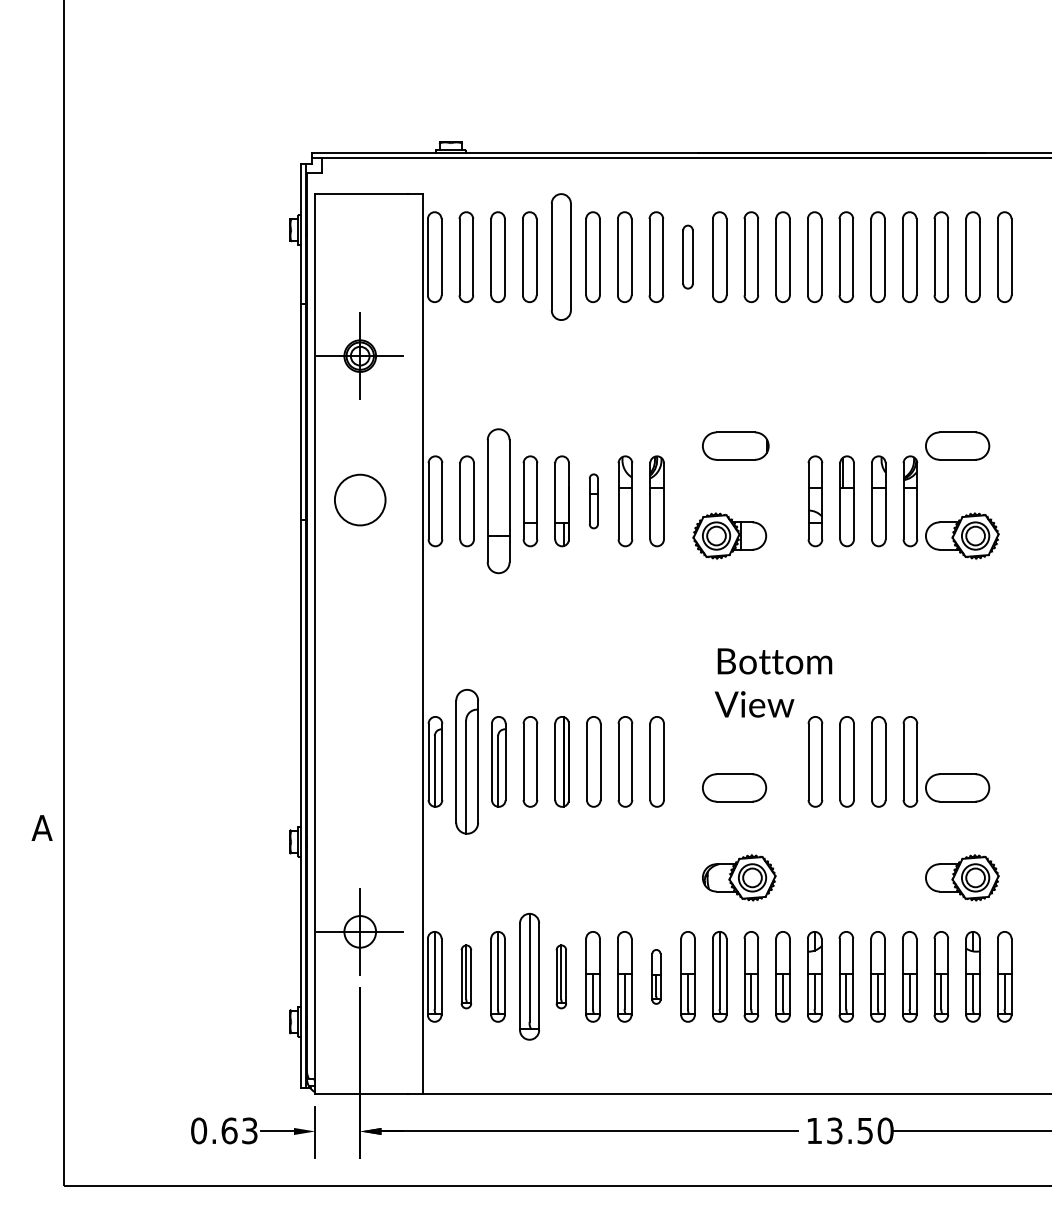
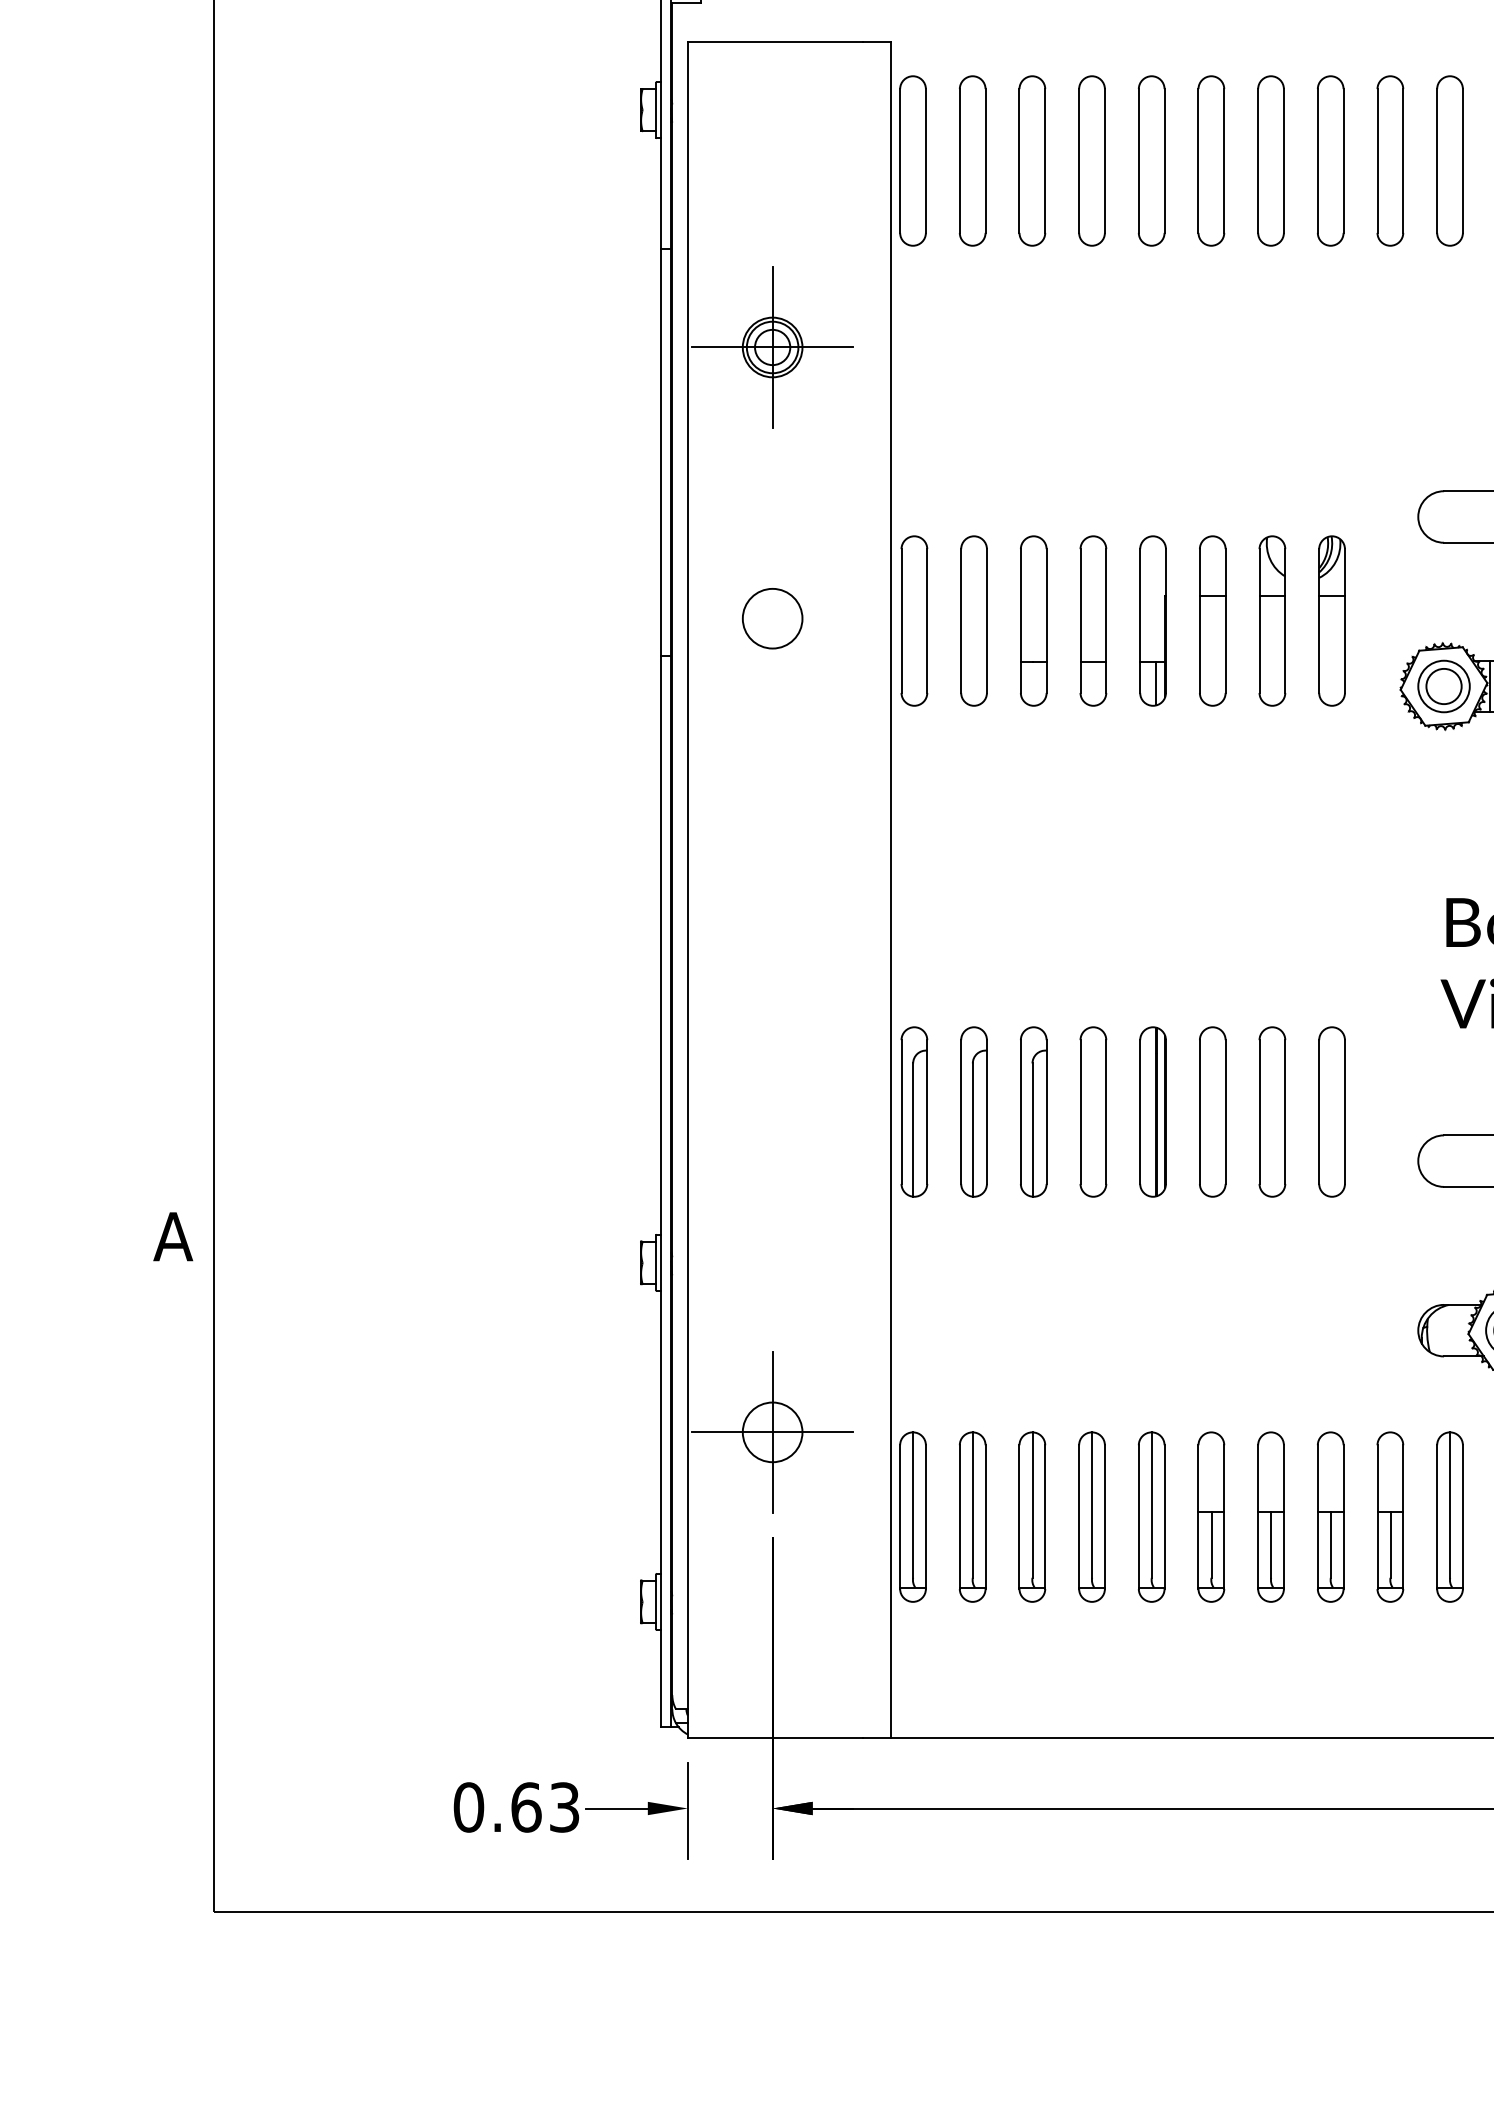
part: (687, 256) -> (1389, 159), size x1.43
part: (561, 257) -> (1151, 161), size x0.71
circle: (360, 499) -> (773, 617), size x0.62
part: (498, 501) -> (1033, 621), size x0.62
part: (593, 501) -> (1212, 621), size x1.67
part: (466, 761) -> (972, 1111), size x0.62
part: (466, 976) -> (972, 1516), size x1.43
part: (529, 976) -> (1091, 1516), size x0.71
part: (561, 976) -> (1151, 1516), size x1.43
part: (656, 976) -> (1330, 1516), size x1.67

